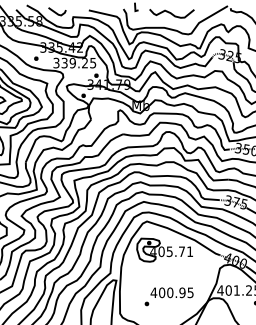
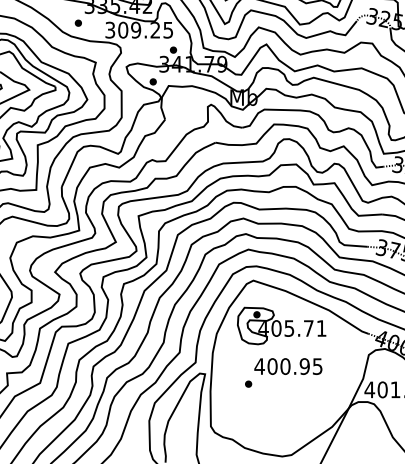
text: (64, 62) -> (122, 29), 339.25 -> 309.25
text: (168, 296) -> (282, 372), moved

